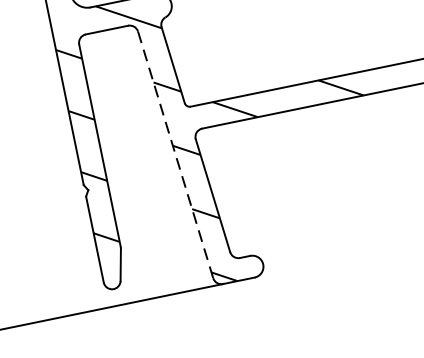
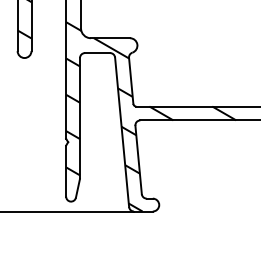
line: (176, 155) -> (122, 132), dashed -> solid

